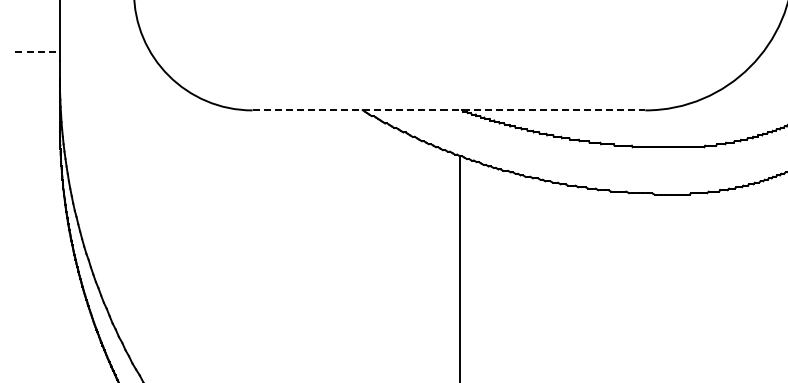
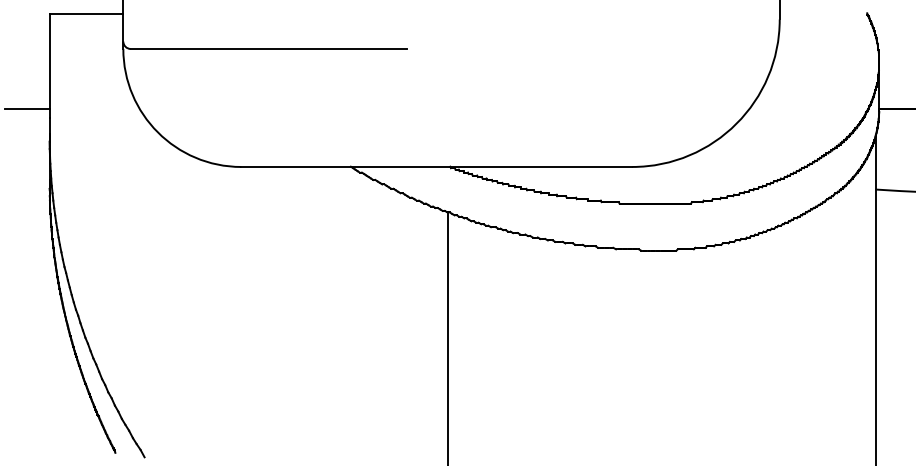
line: (37, 52) -> (27, 109), dashed -> solid
line: (449, 109) -> (437, 166), dashed -> solid

